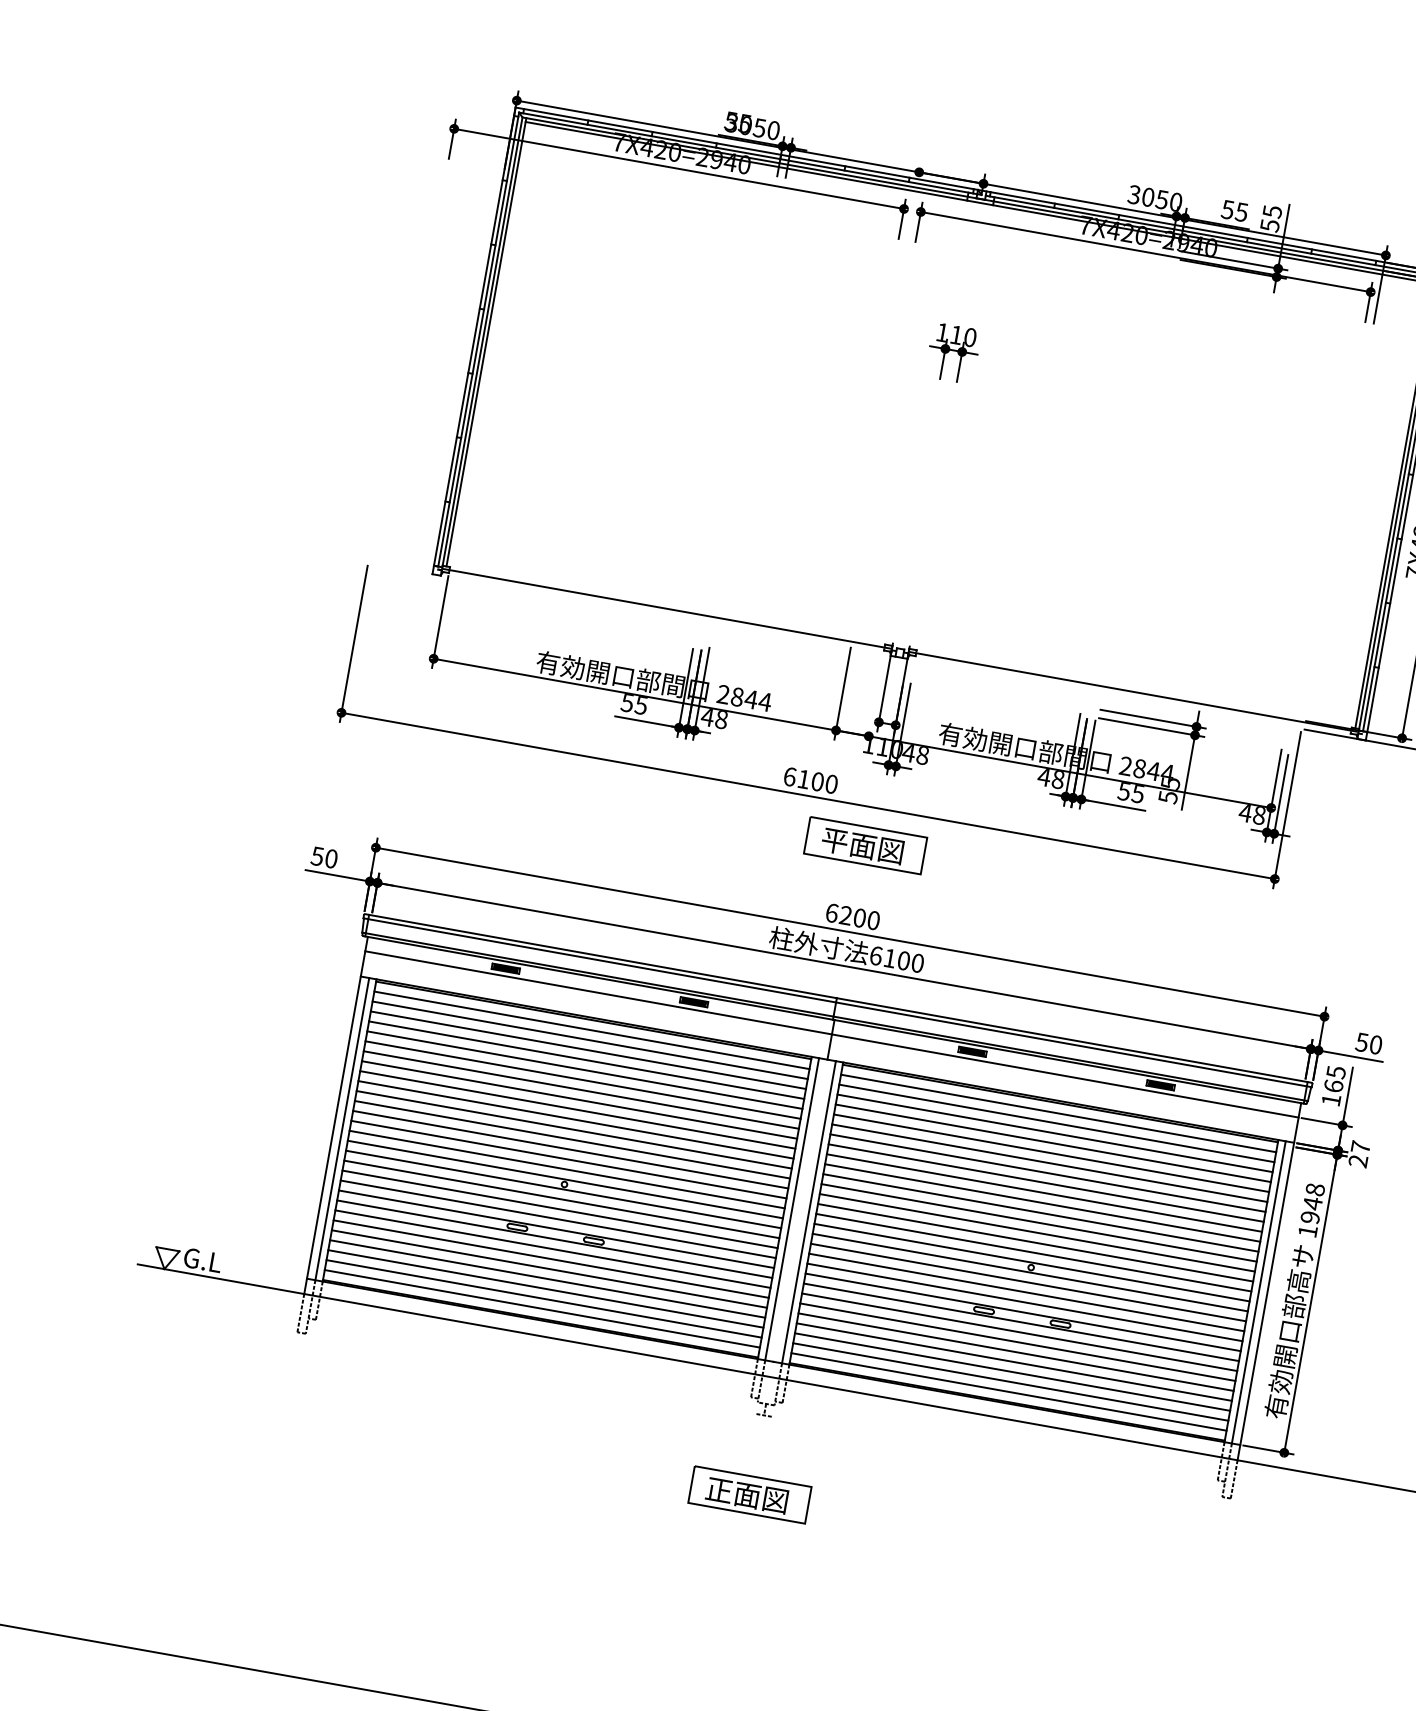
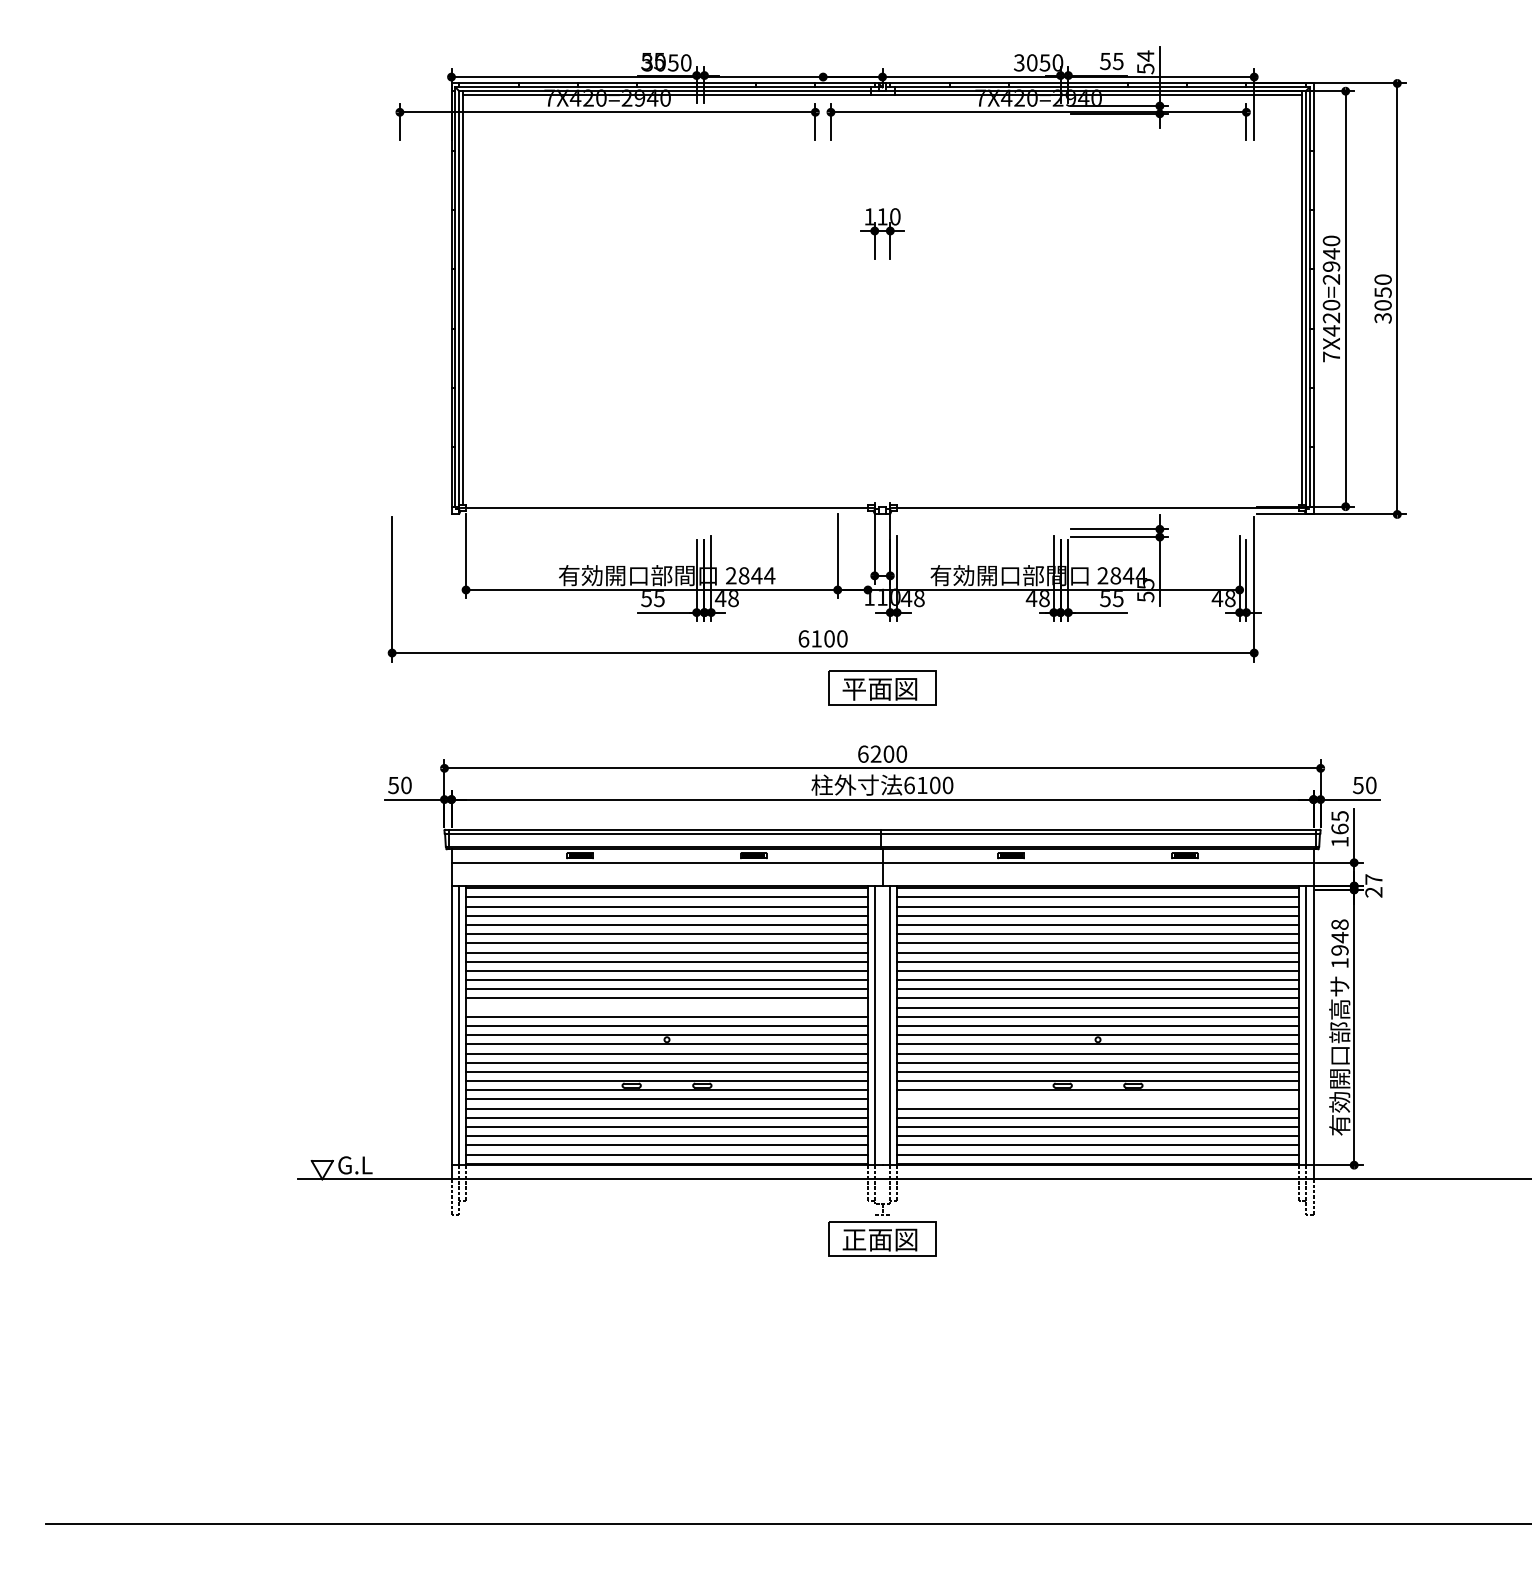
text: (1272, 211) -> (1145, 55), 55 -> 54
line: (570, 1149) -> (666, 1007), removed
line: (1020, 1332) -> (1098, 1099), removed
part: (750, 1494) -> (882, 1238), moved

